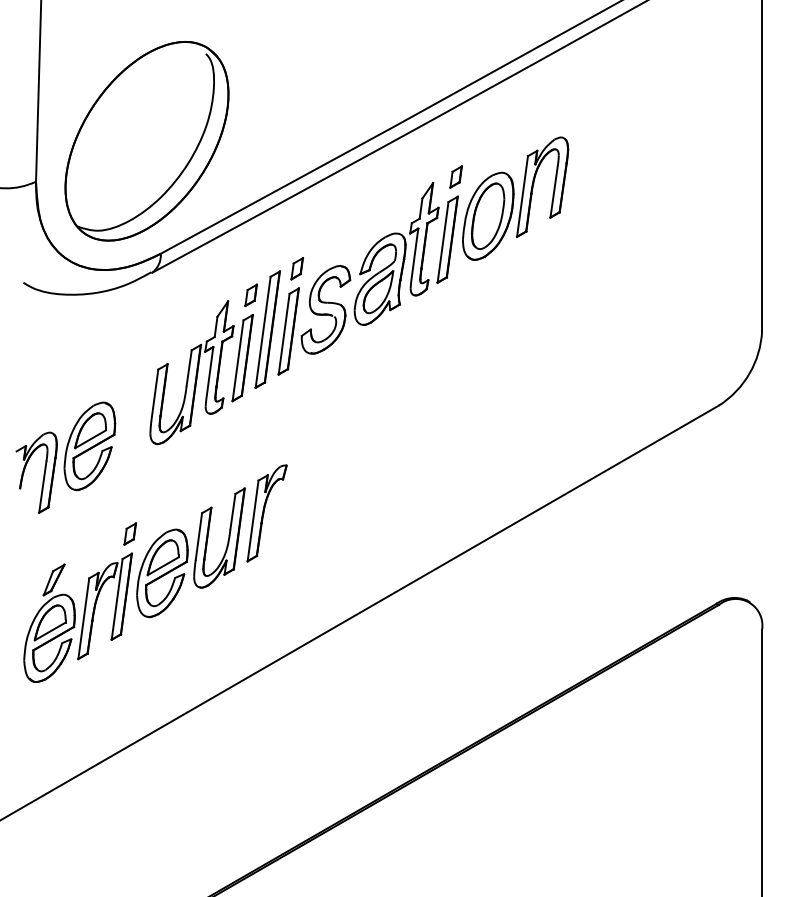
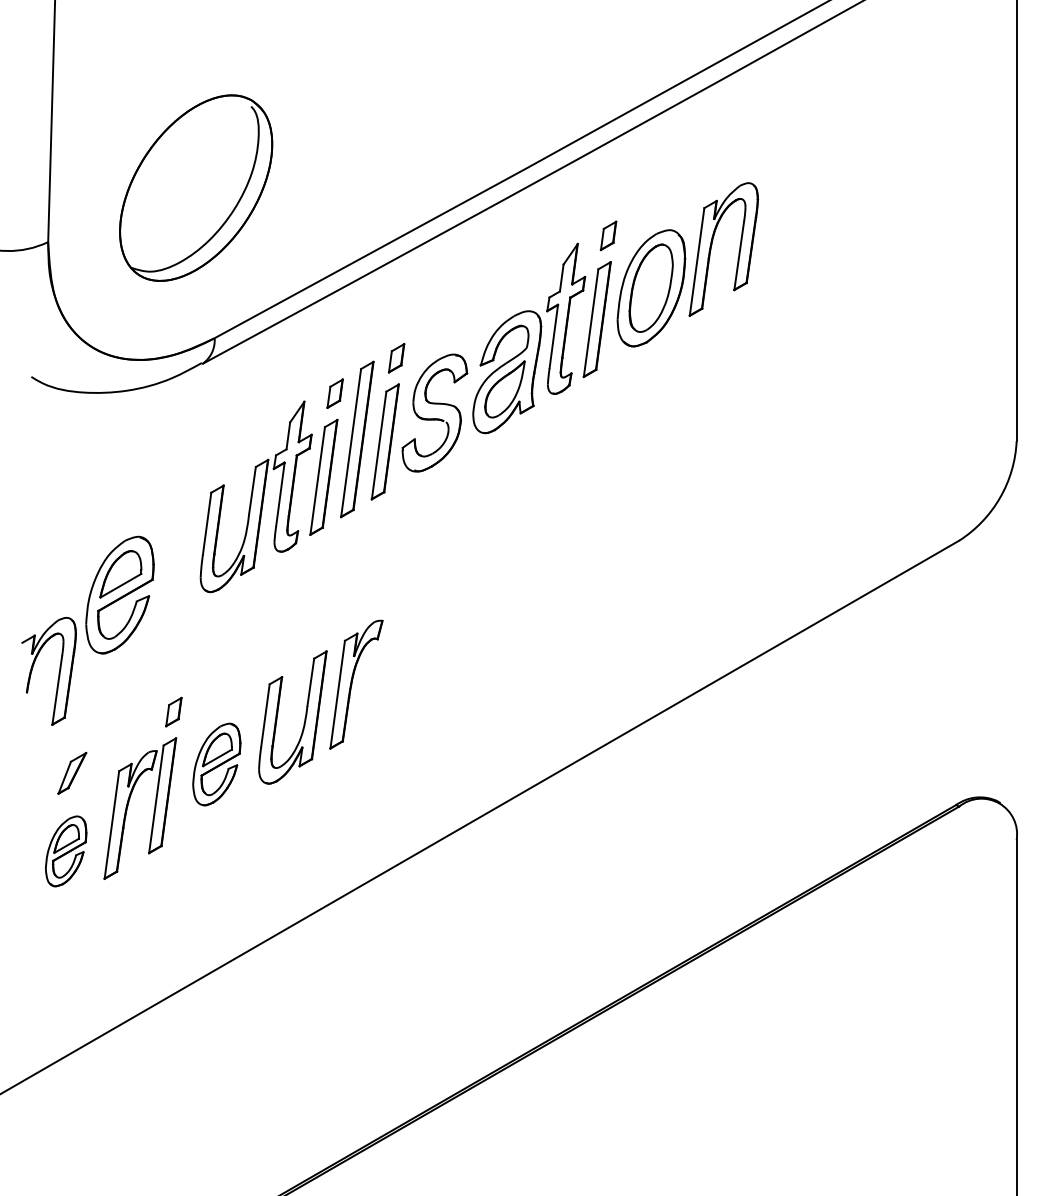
part: (146, 140) -> (195, 187), size x0.7
part: (43, 473) -> (58, 672), moved
part: (162, 573) -> (216, 764), size x0.7
part: (49, 638) -> (65, 851), size x0.6

